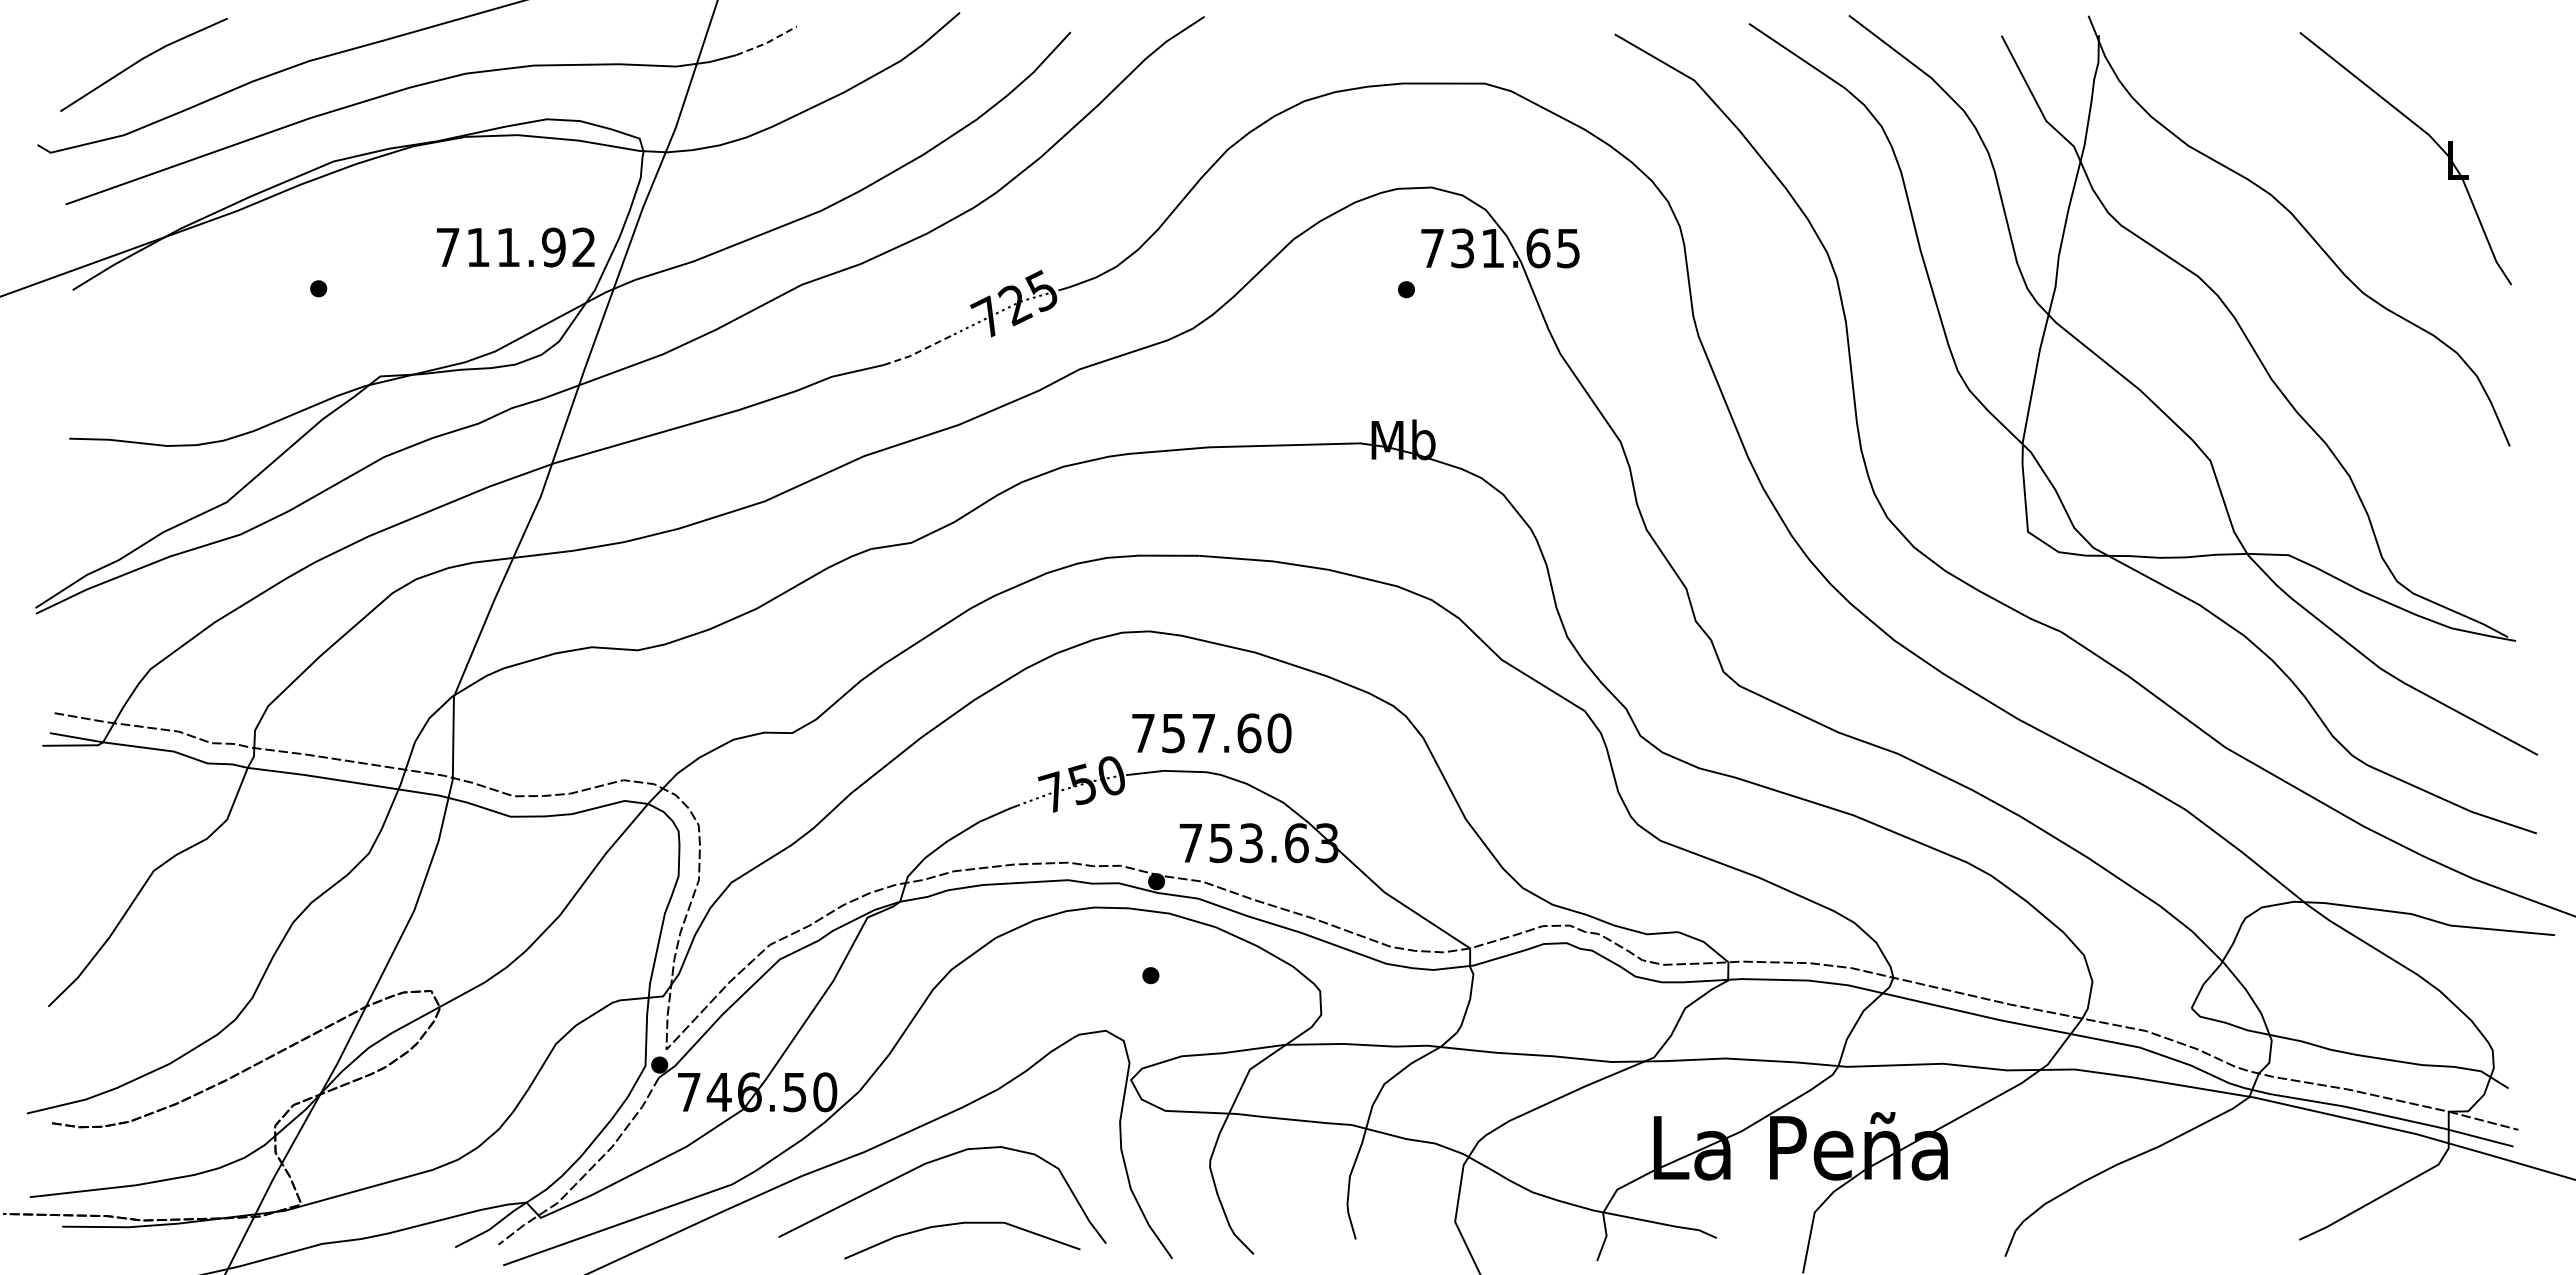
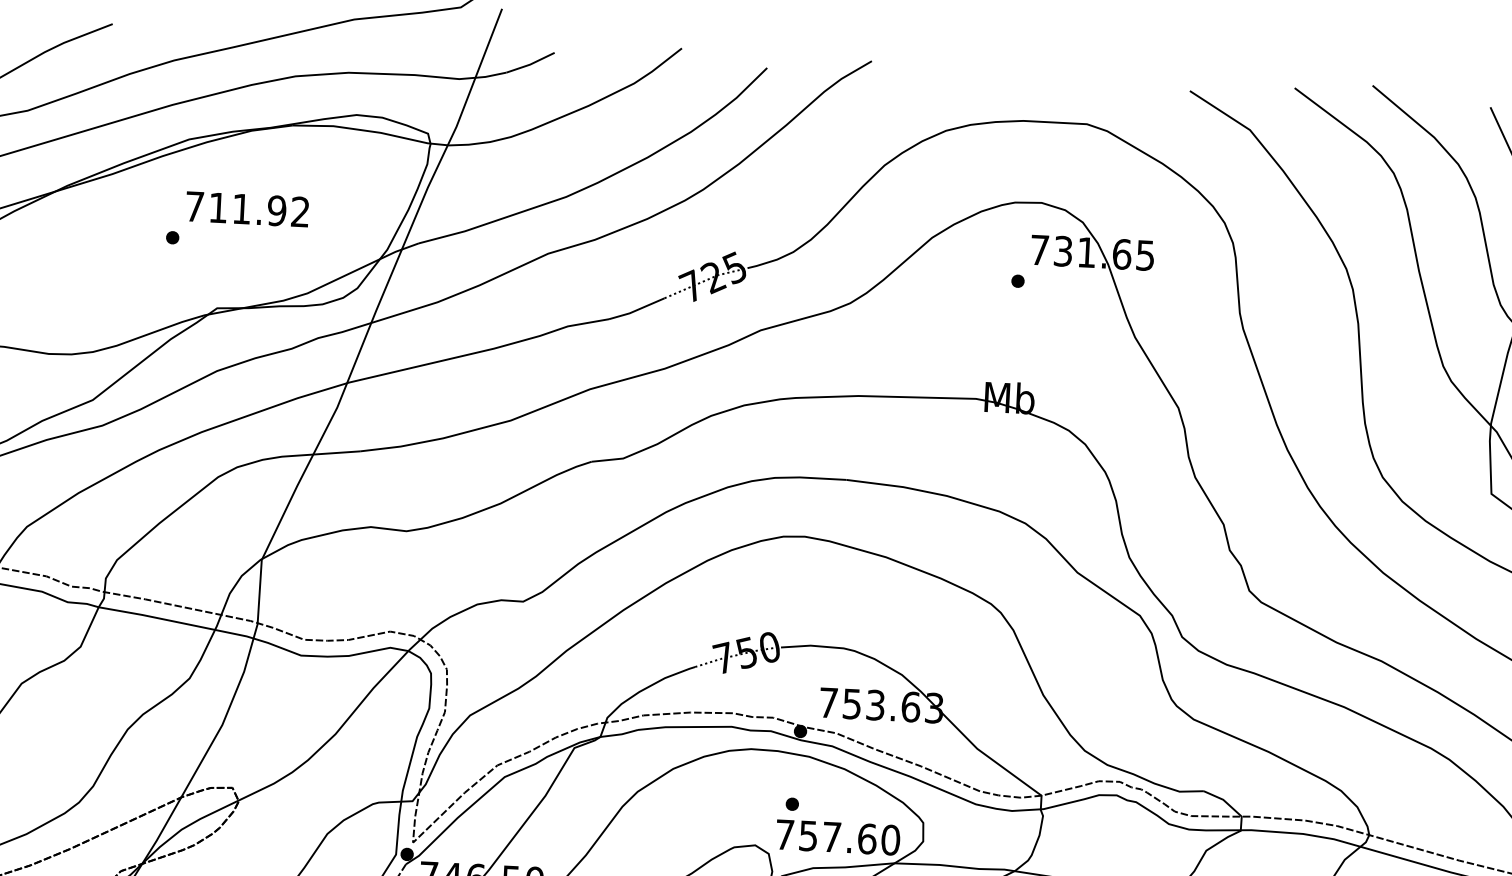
line: (767, 42) -> (531, 64), dashed -> solid
text: (515, 247) -> (247, 209), moved
line: (919, 351) -> (637, 310), dashed -> solid
text: (1211, 733) -> (837, 837), moved

